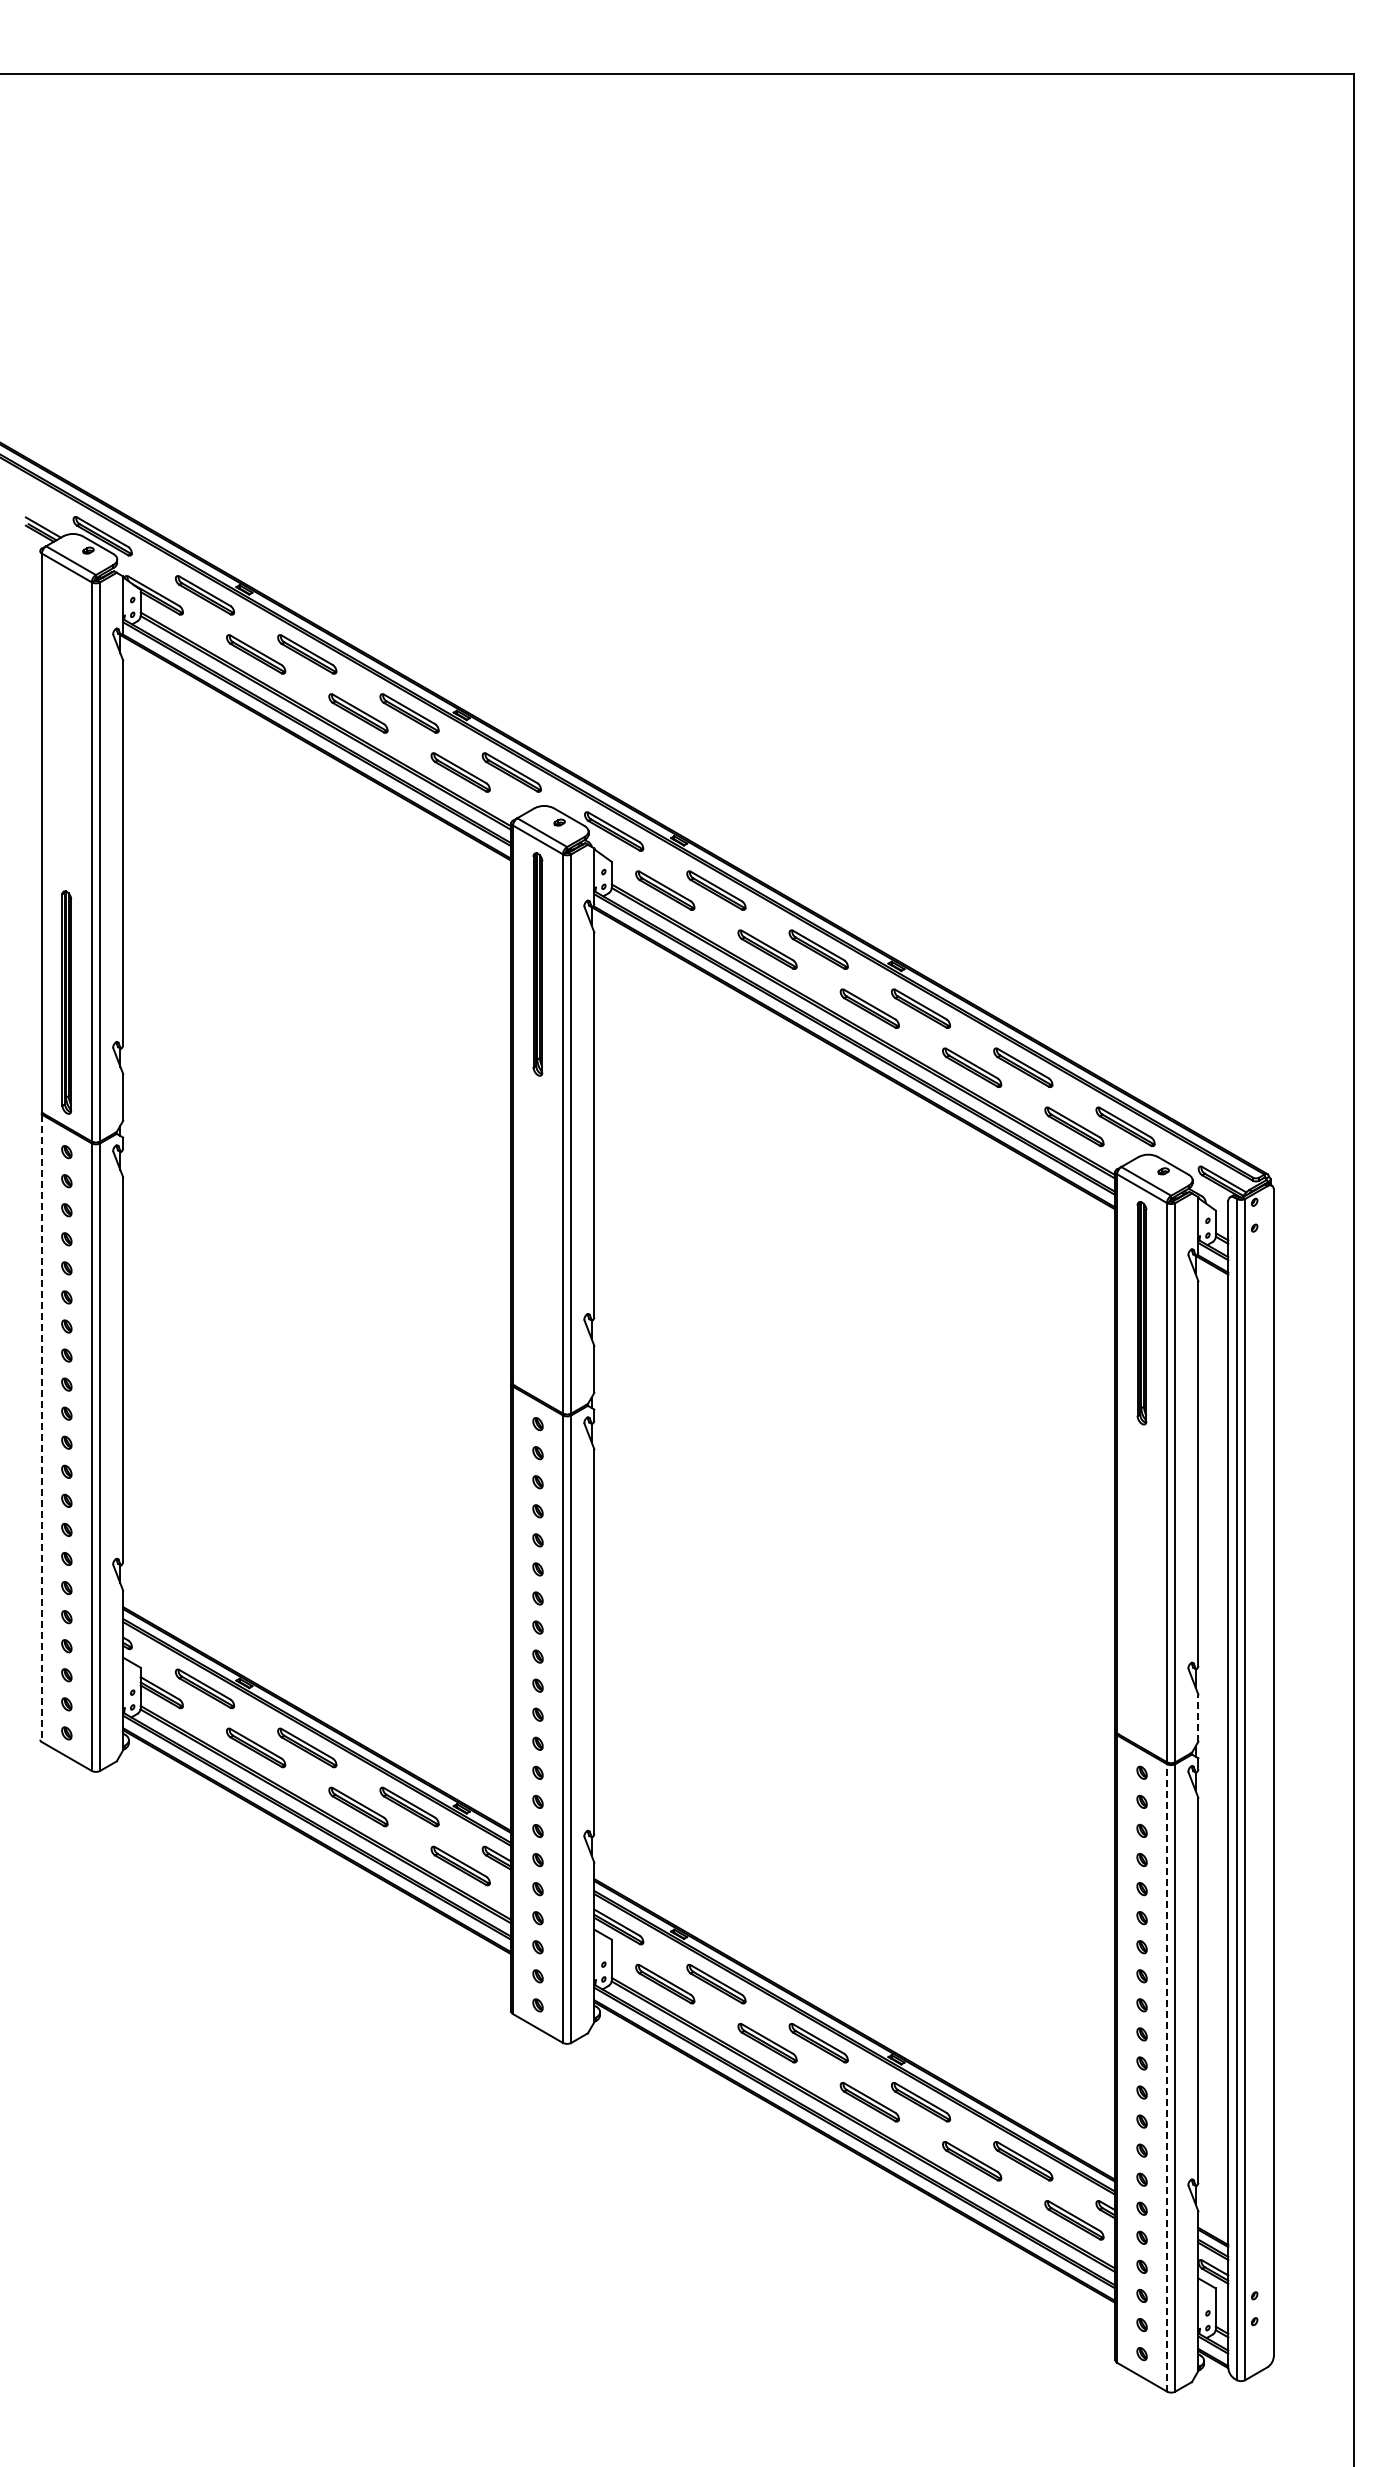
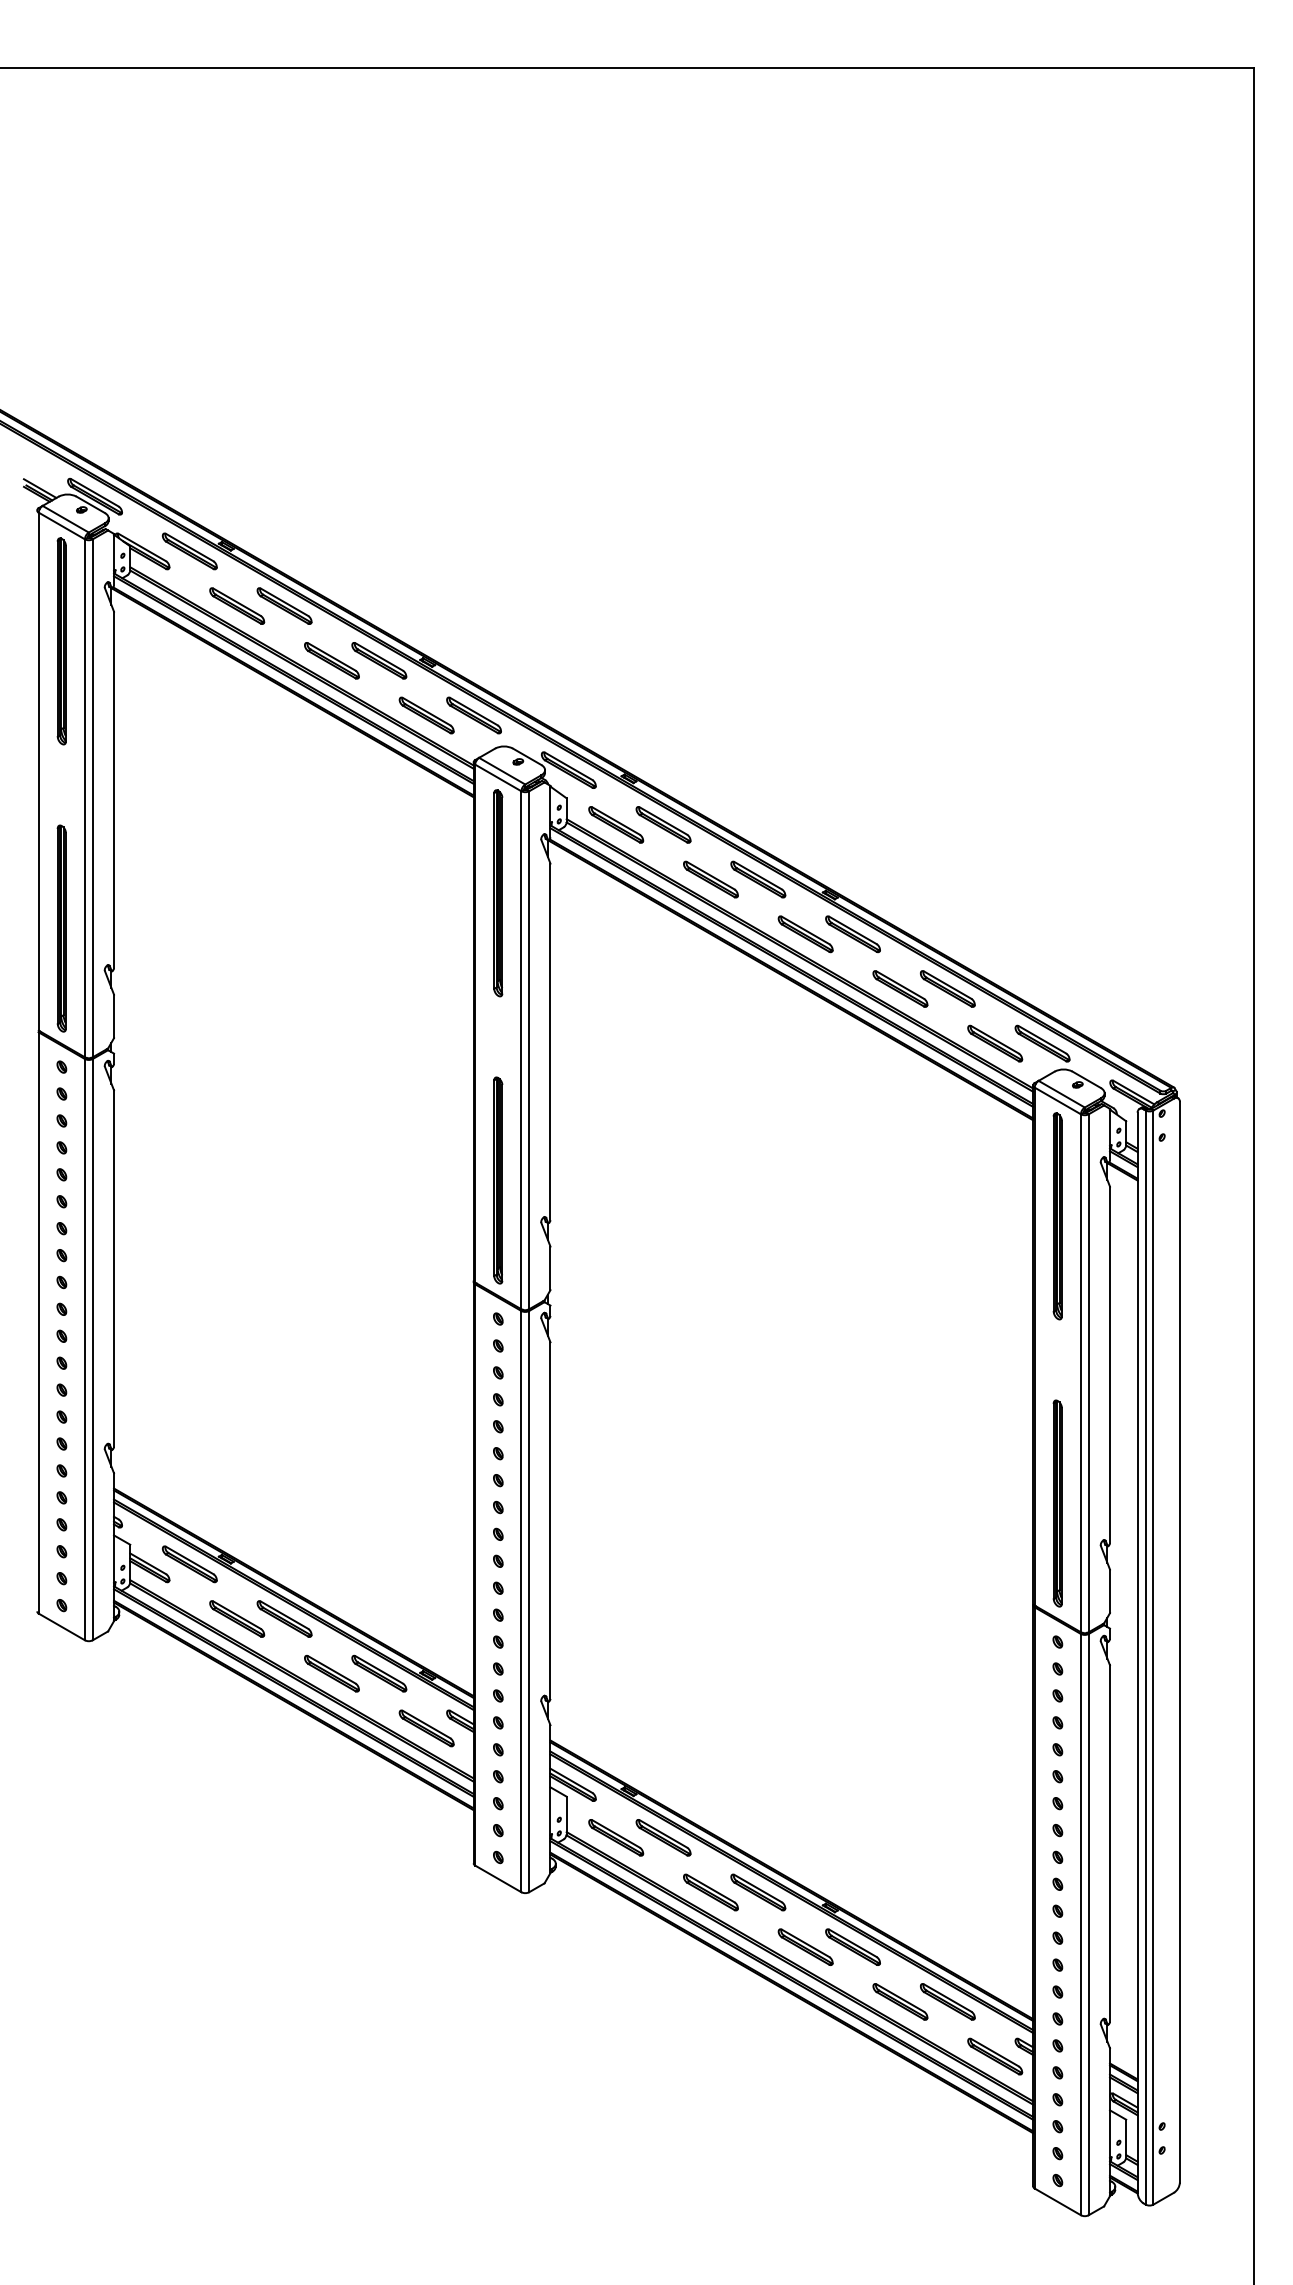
part: (66, 692) -> (61, 641), added
part: (537, 1274) -> (497, 1180), added
line: (41, 1428) -> (38, 1323), dashed -> solid
part: (1141, 1623) -> (1057, 1503), added
line: (1198, 1718) -> (1110, 1591), dashed -> solid
line: (1167, 2077) -> (1081, 1924), dashed -> solid

